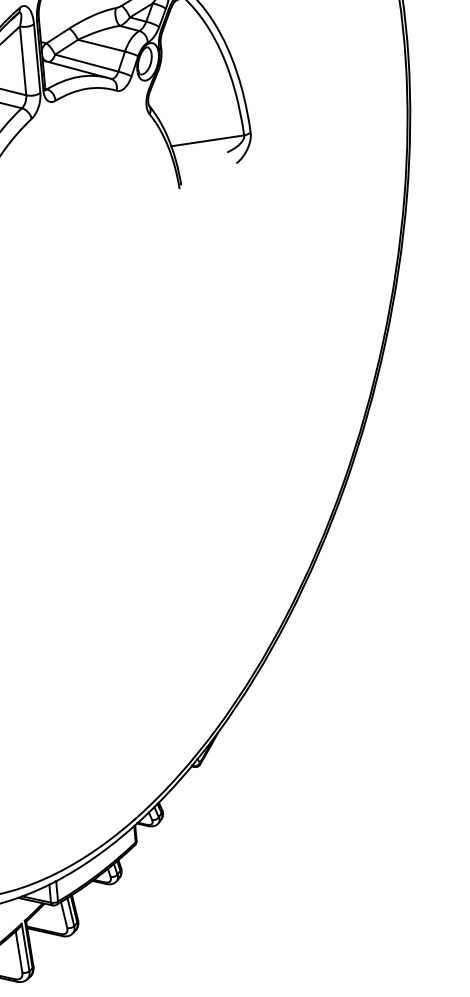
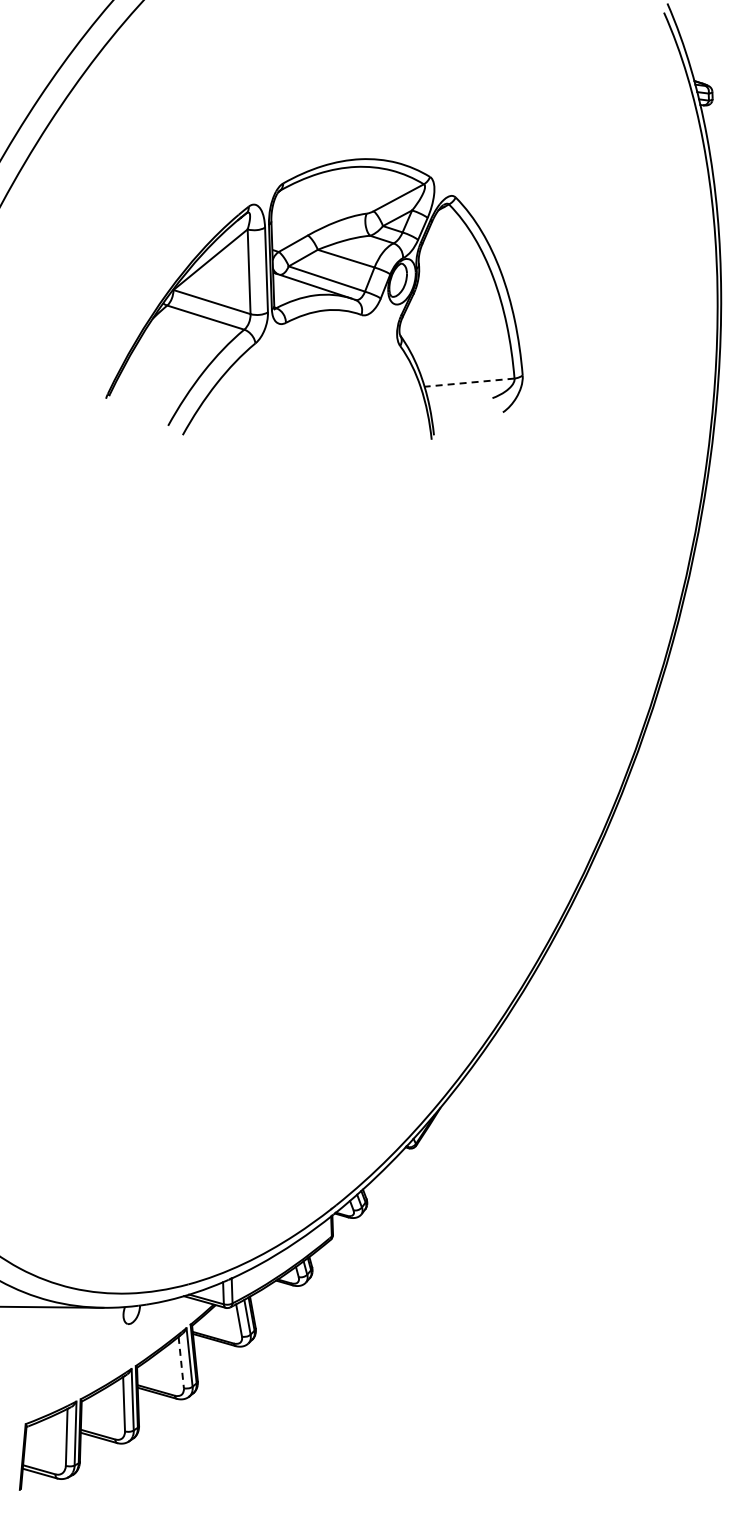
line: (207, 140) -> (469, 382), solid -> dashed
line: (19, 951) -> (181, 1362), solid -> dashed

